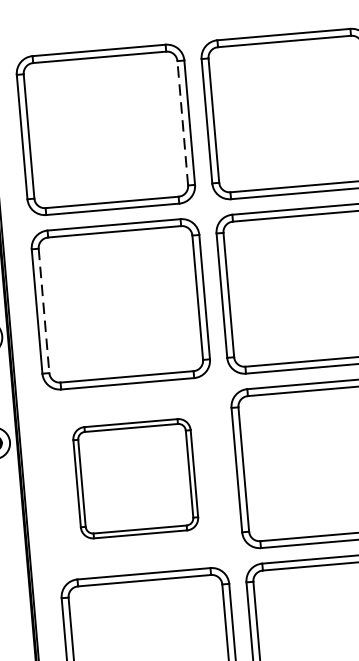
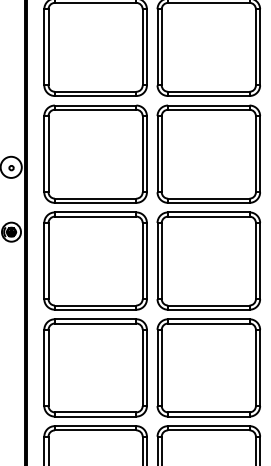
line: (182, 121) -> (142, 46), dashed -> solid
line: (43, 311) -> (48, 154), dashed -> solid
part: (135, 477) -> (95, 260), size x1.43

